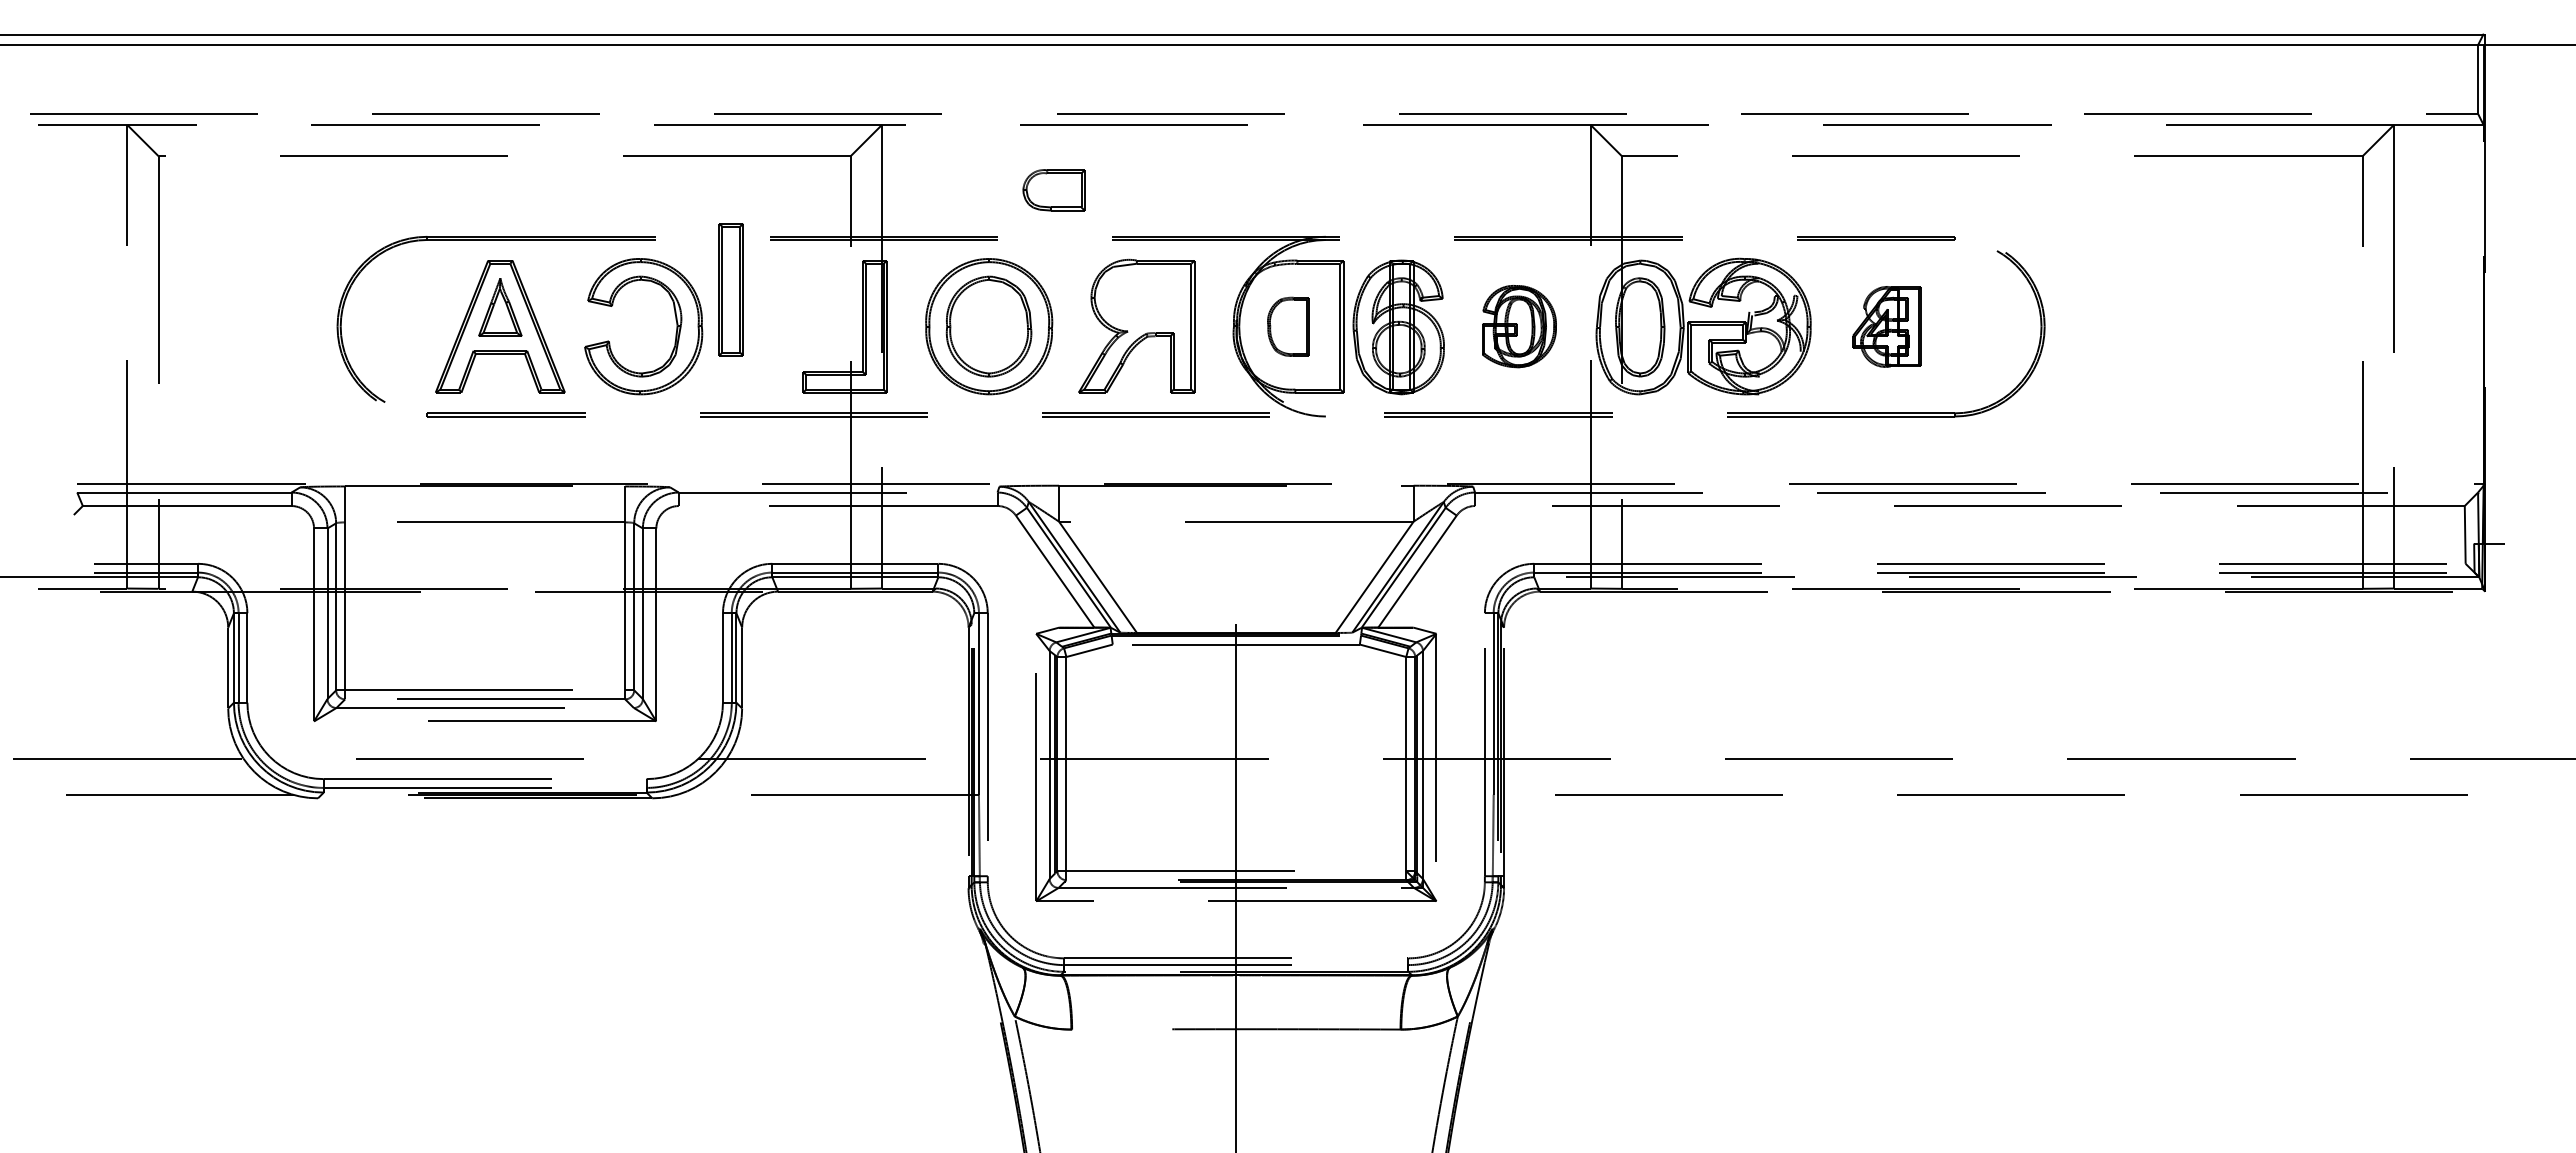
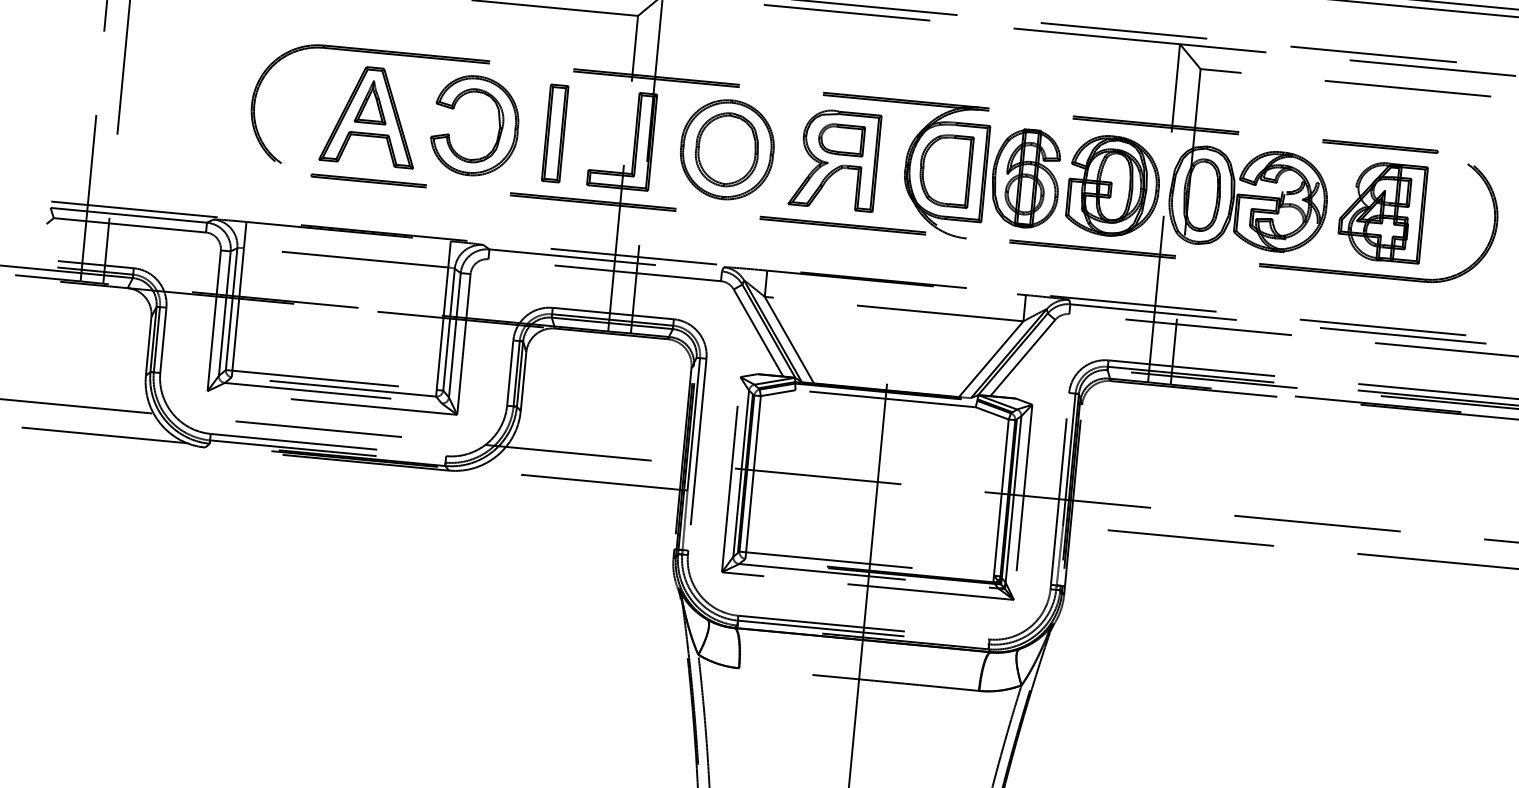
part: (1053, 190) -> (841, 139), moved
part: (730, 289) -> (554, 133), moved
part: (1288, 326) -> (945, 170), size x1.67
part: (1519, 326) -> (1114, 186), size x1.67
part: (1886, 326) -> (1381, 211), size x1.67

